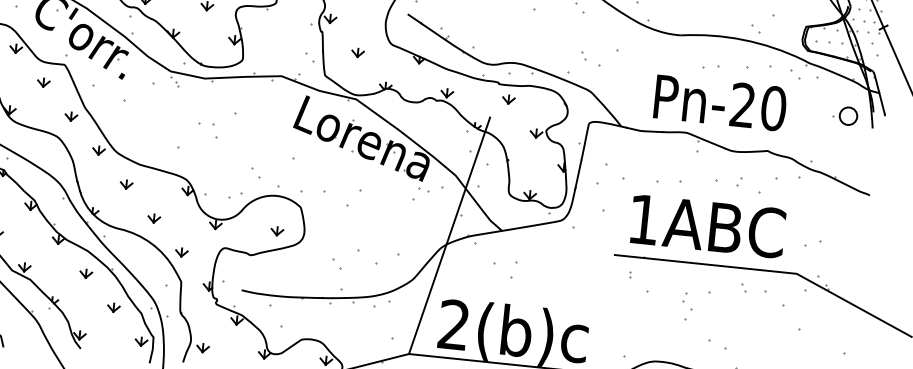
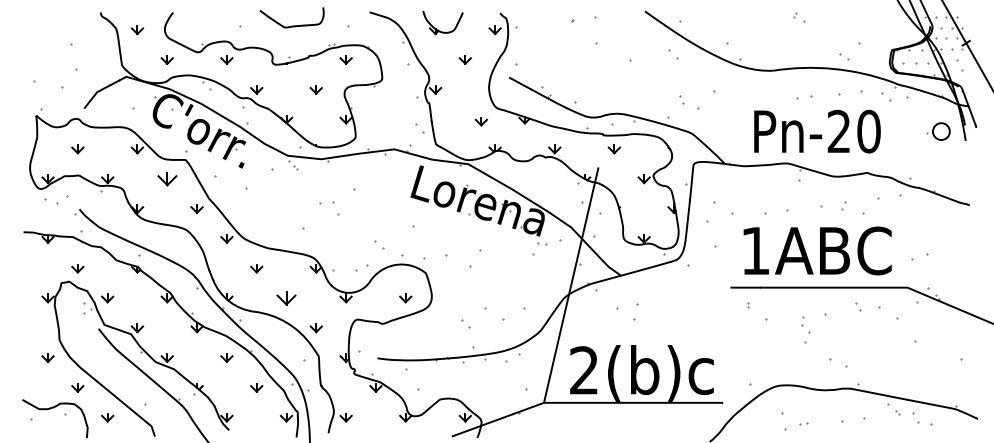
part: (357, 52) -> (480, 121), moved
part: (42, 82) -> (166, 179), size x1.6
part: (154, 218) -> (286, 298), size x1.6

